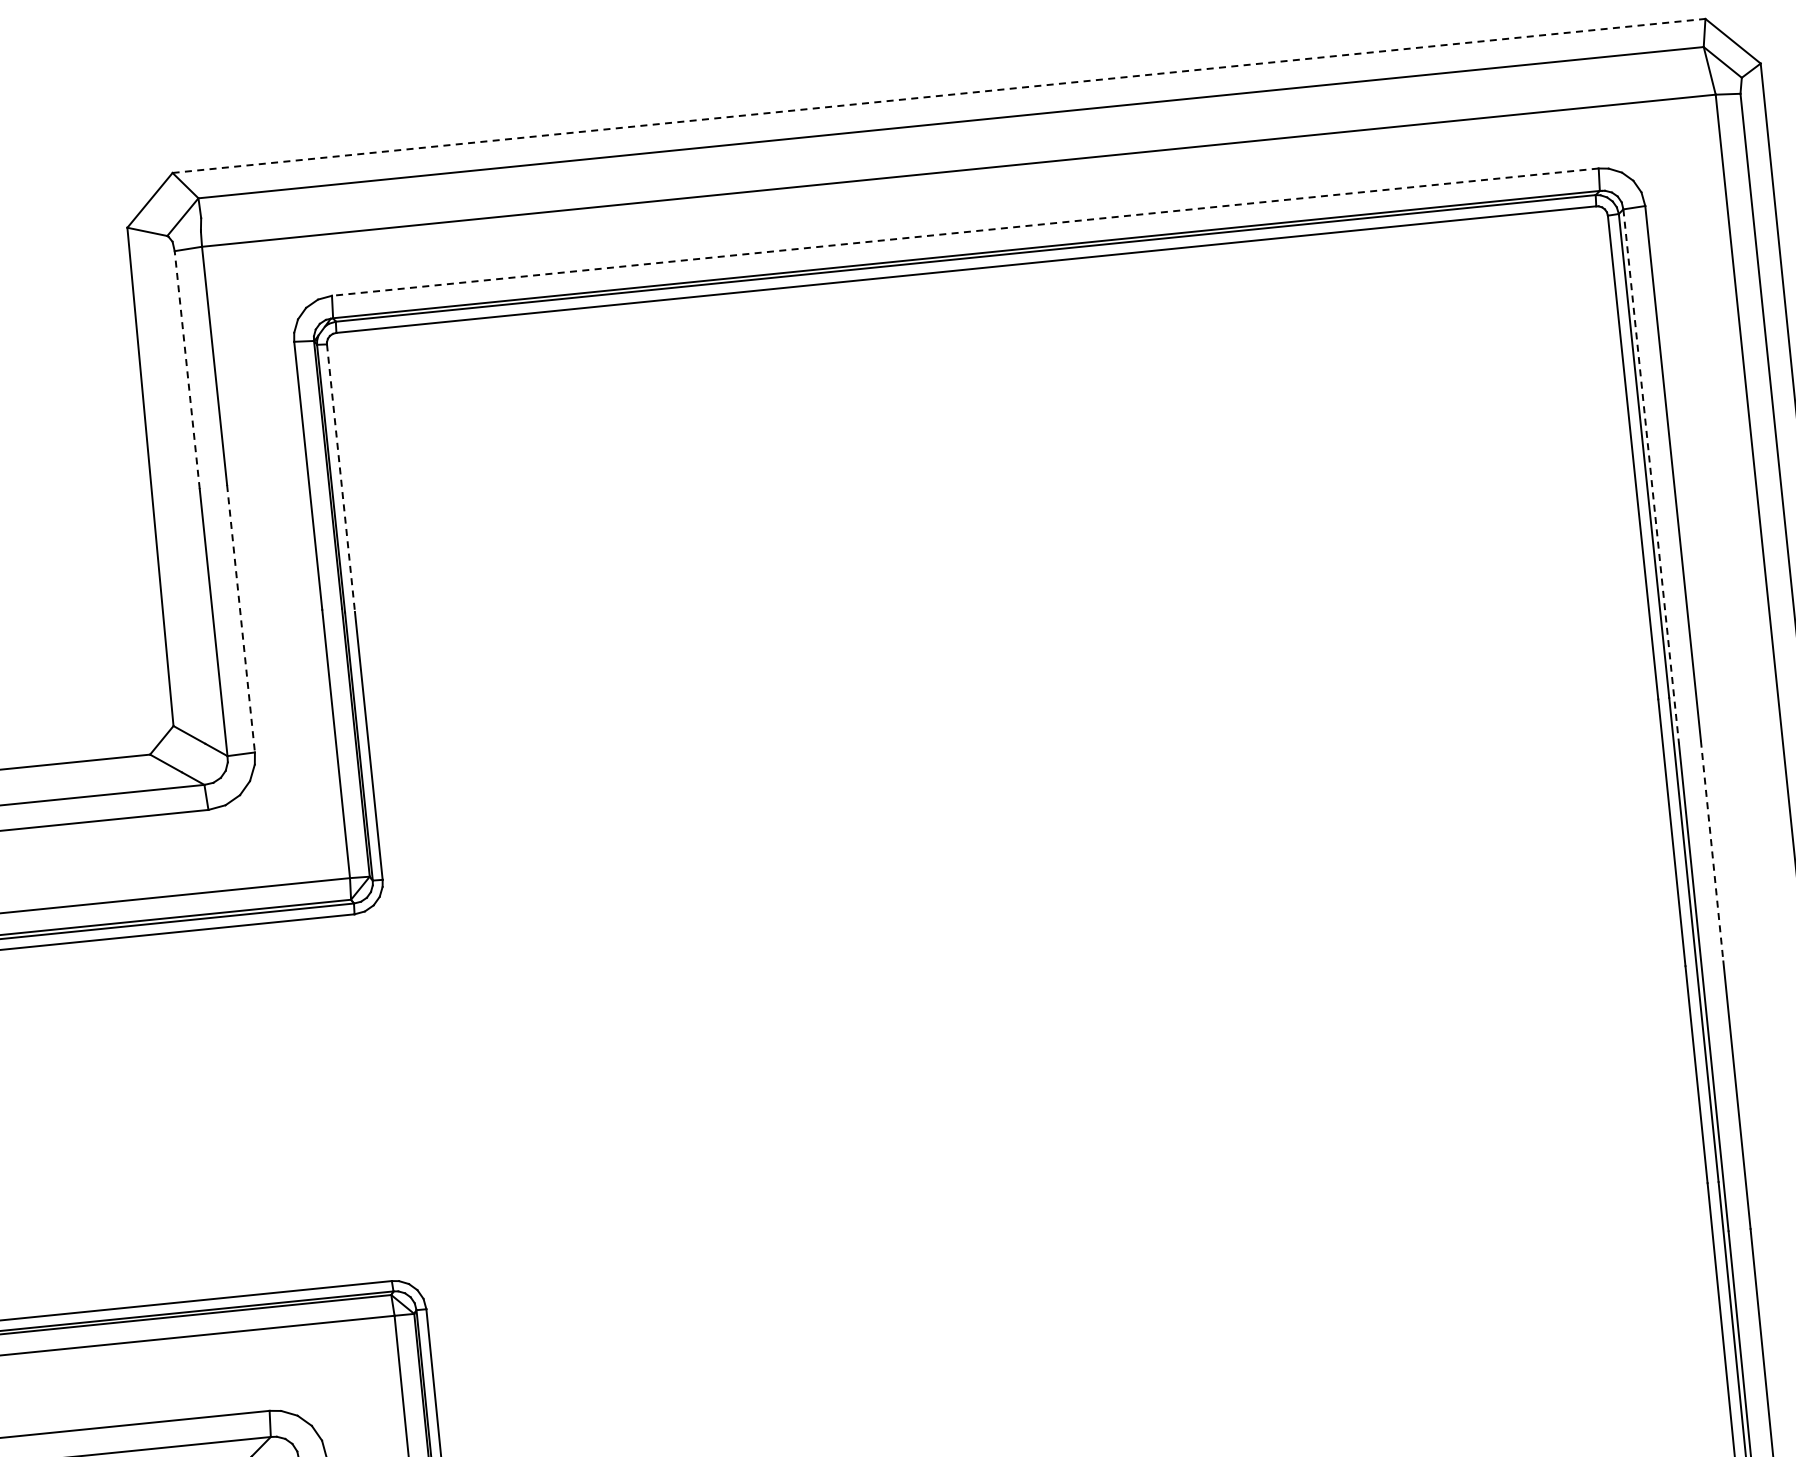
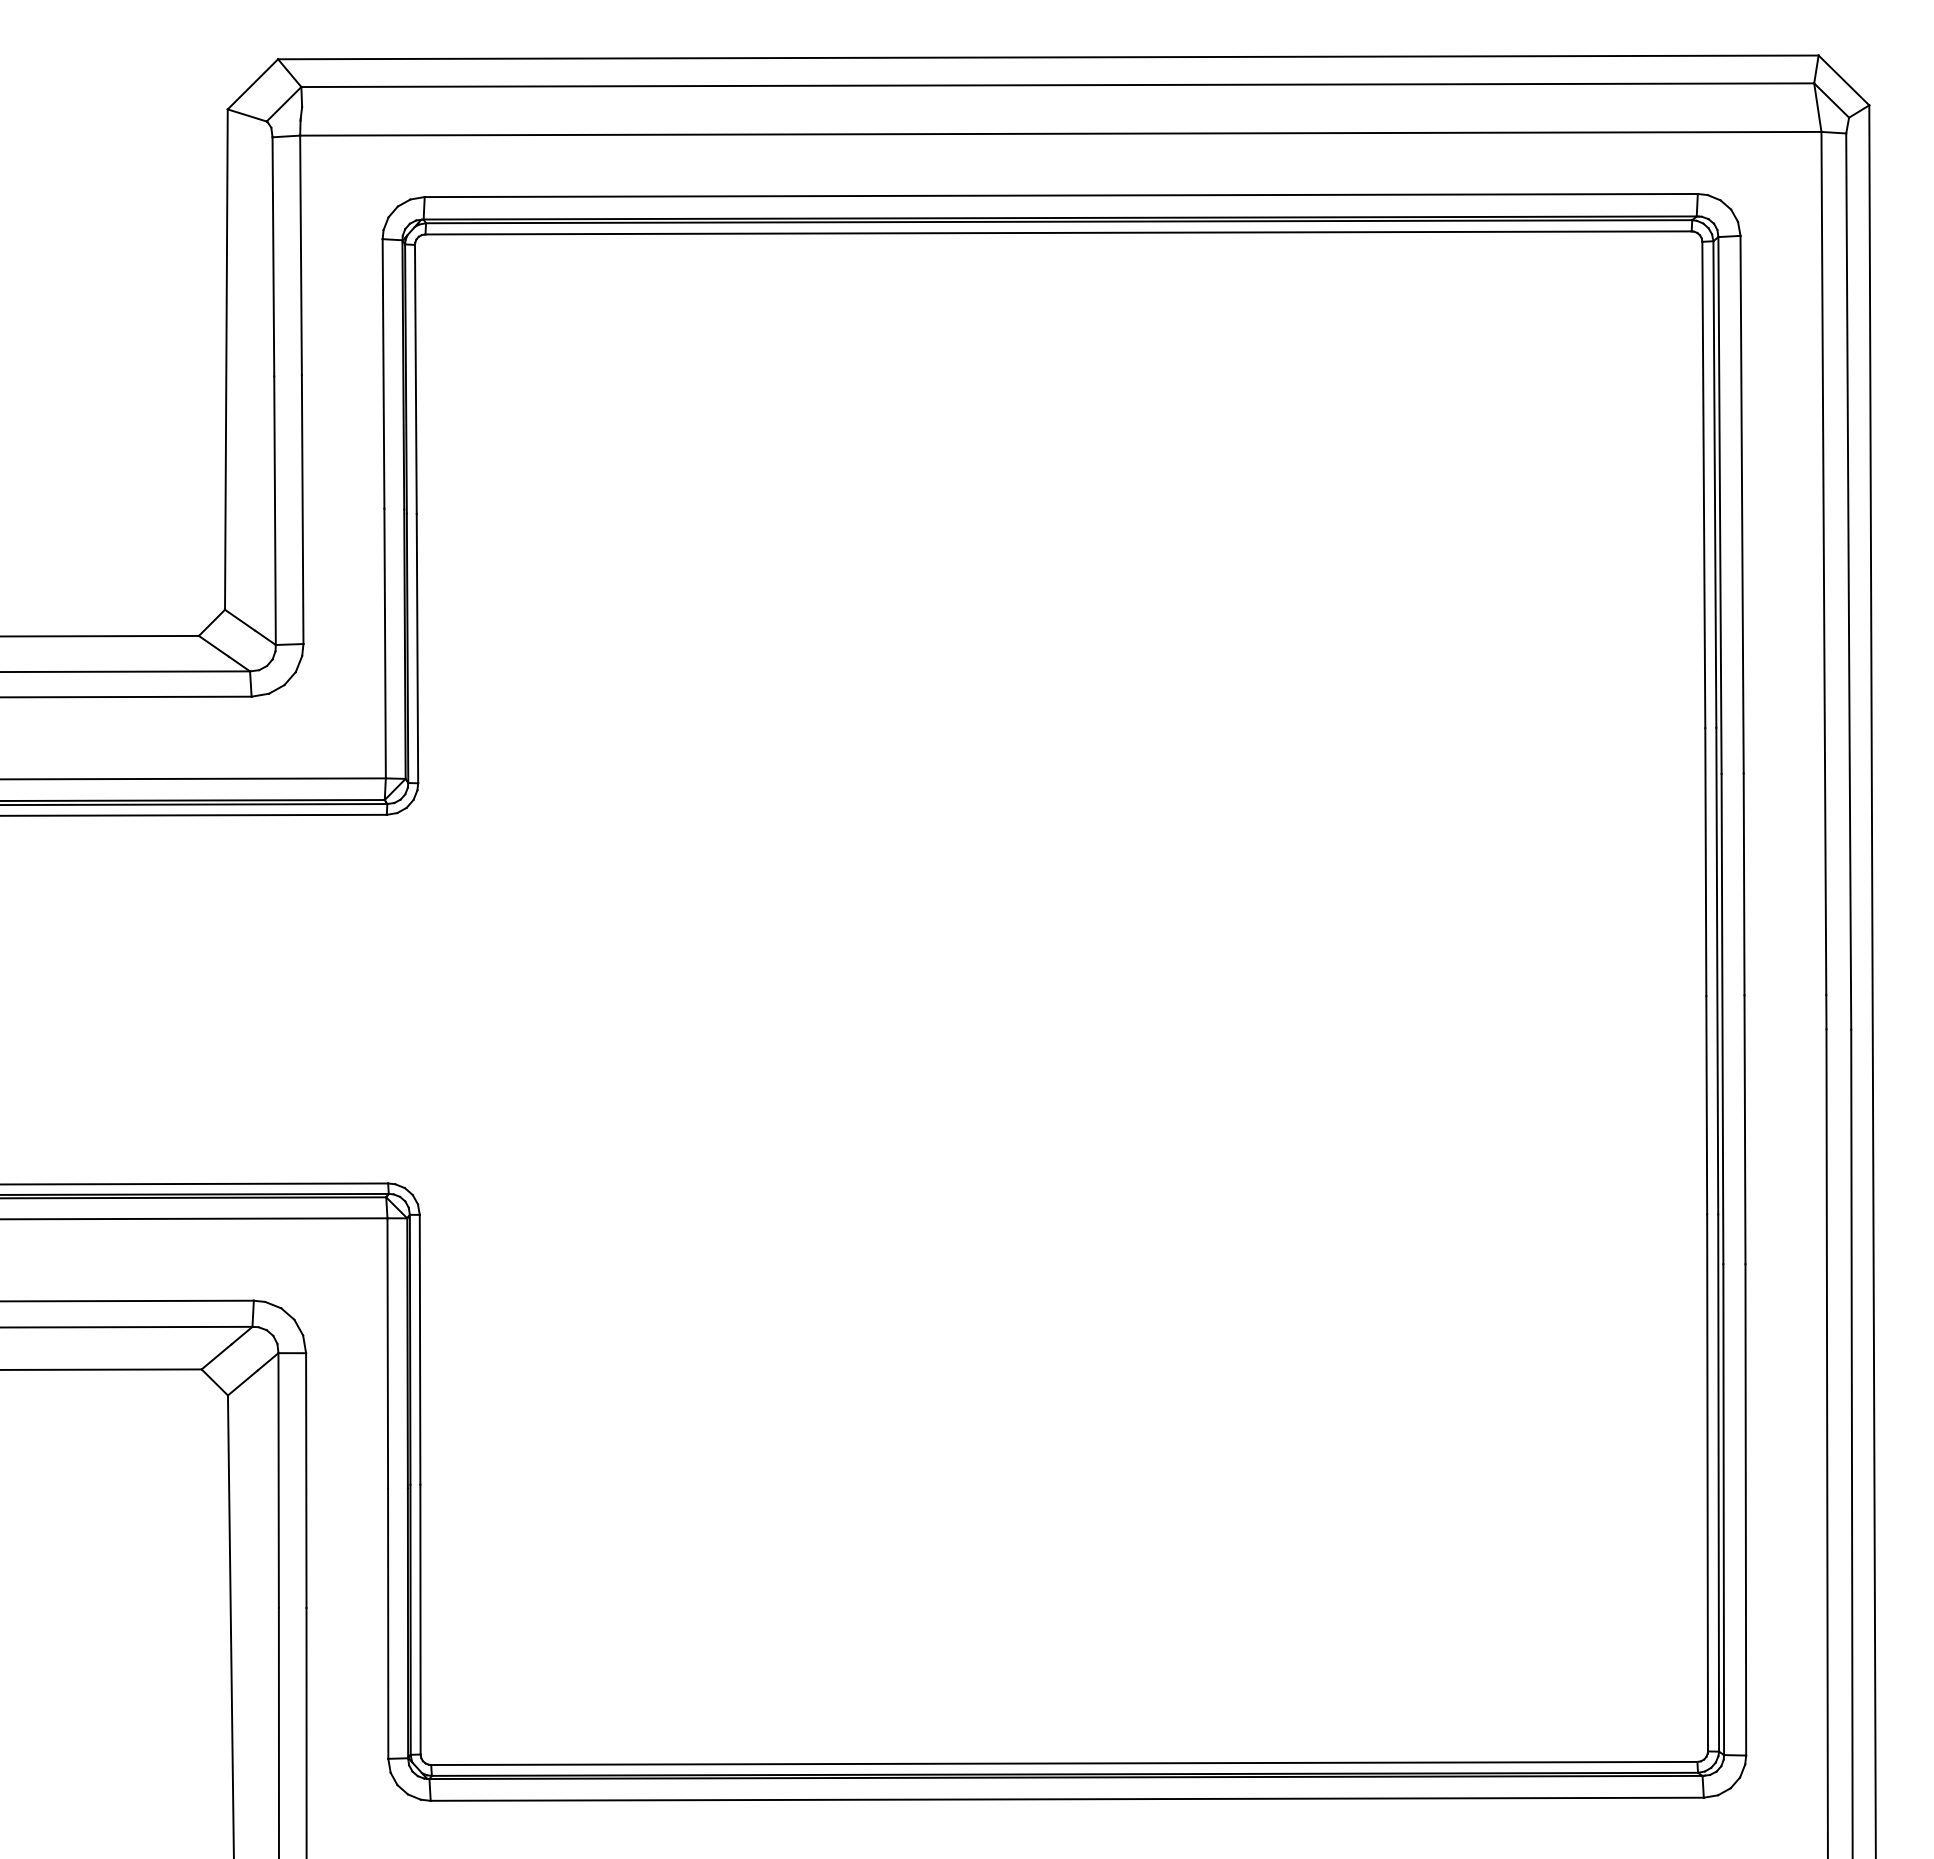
line: (939, 96) -> (1048, 57), dashed -> solid
line: (965, 232) -> (1061, 195), dashed -> solid
line: (187, 369) -> (273, 256), dashed -> solid
line: (1651, 477) -> (1720, 506), dashed -> solid
line: (340, 478) -> (415, 379), dashed -> solid
line: (240, 619) -> (302, 510), dashed -> solid
line: (1712, 851) -> (1744, 884), dashed -> solid

